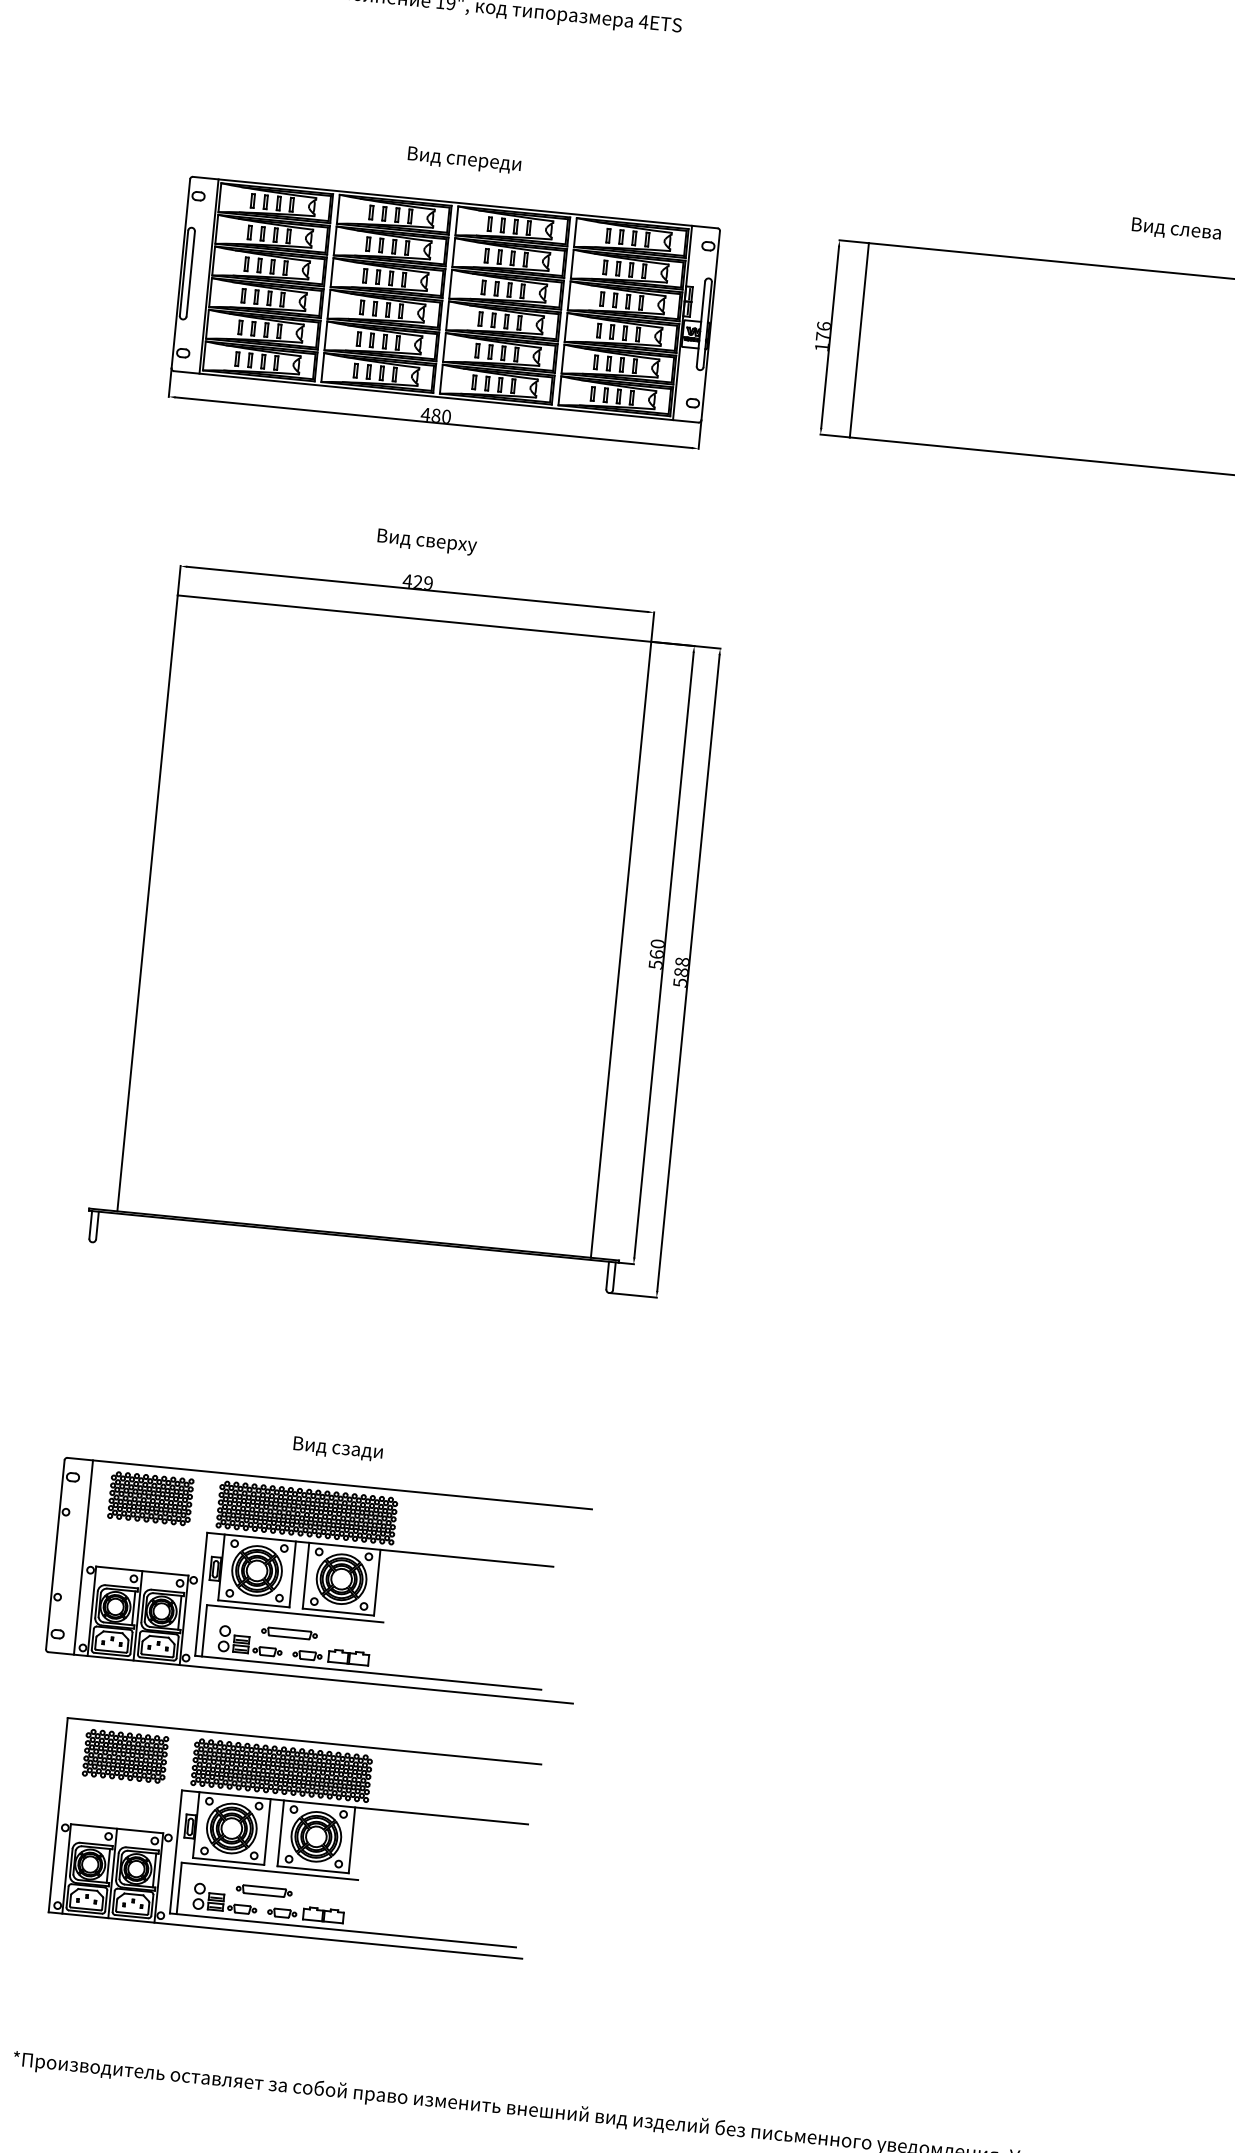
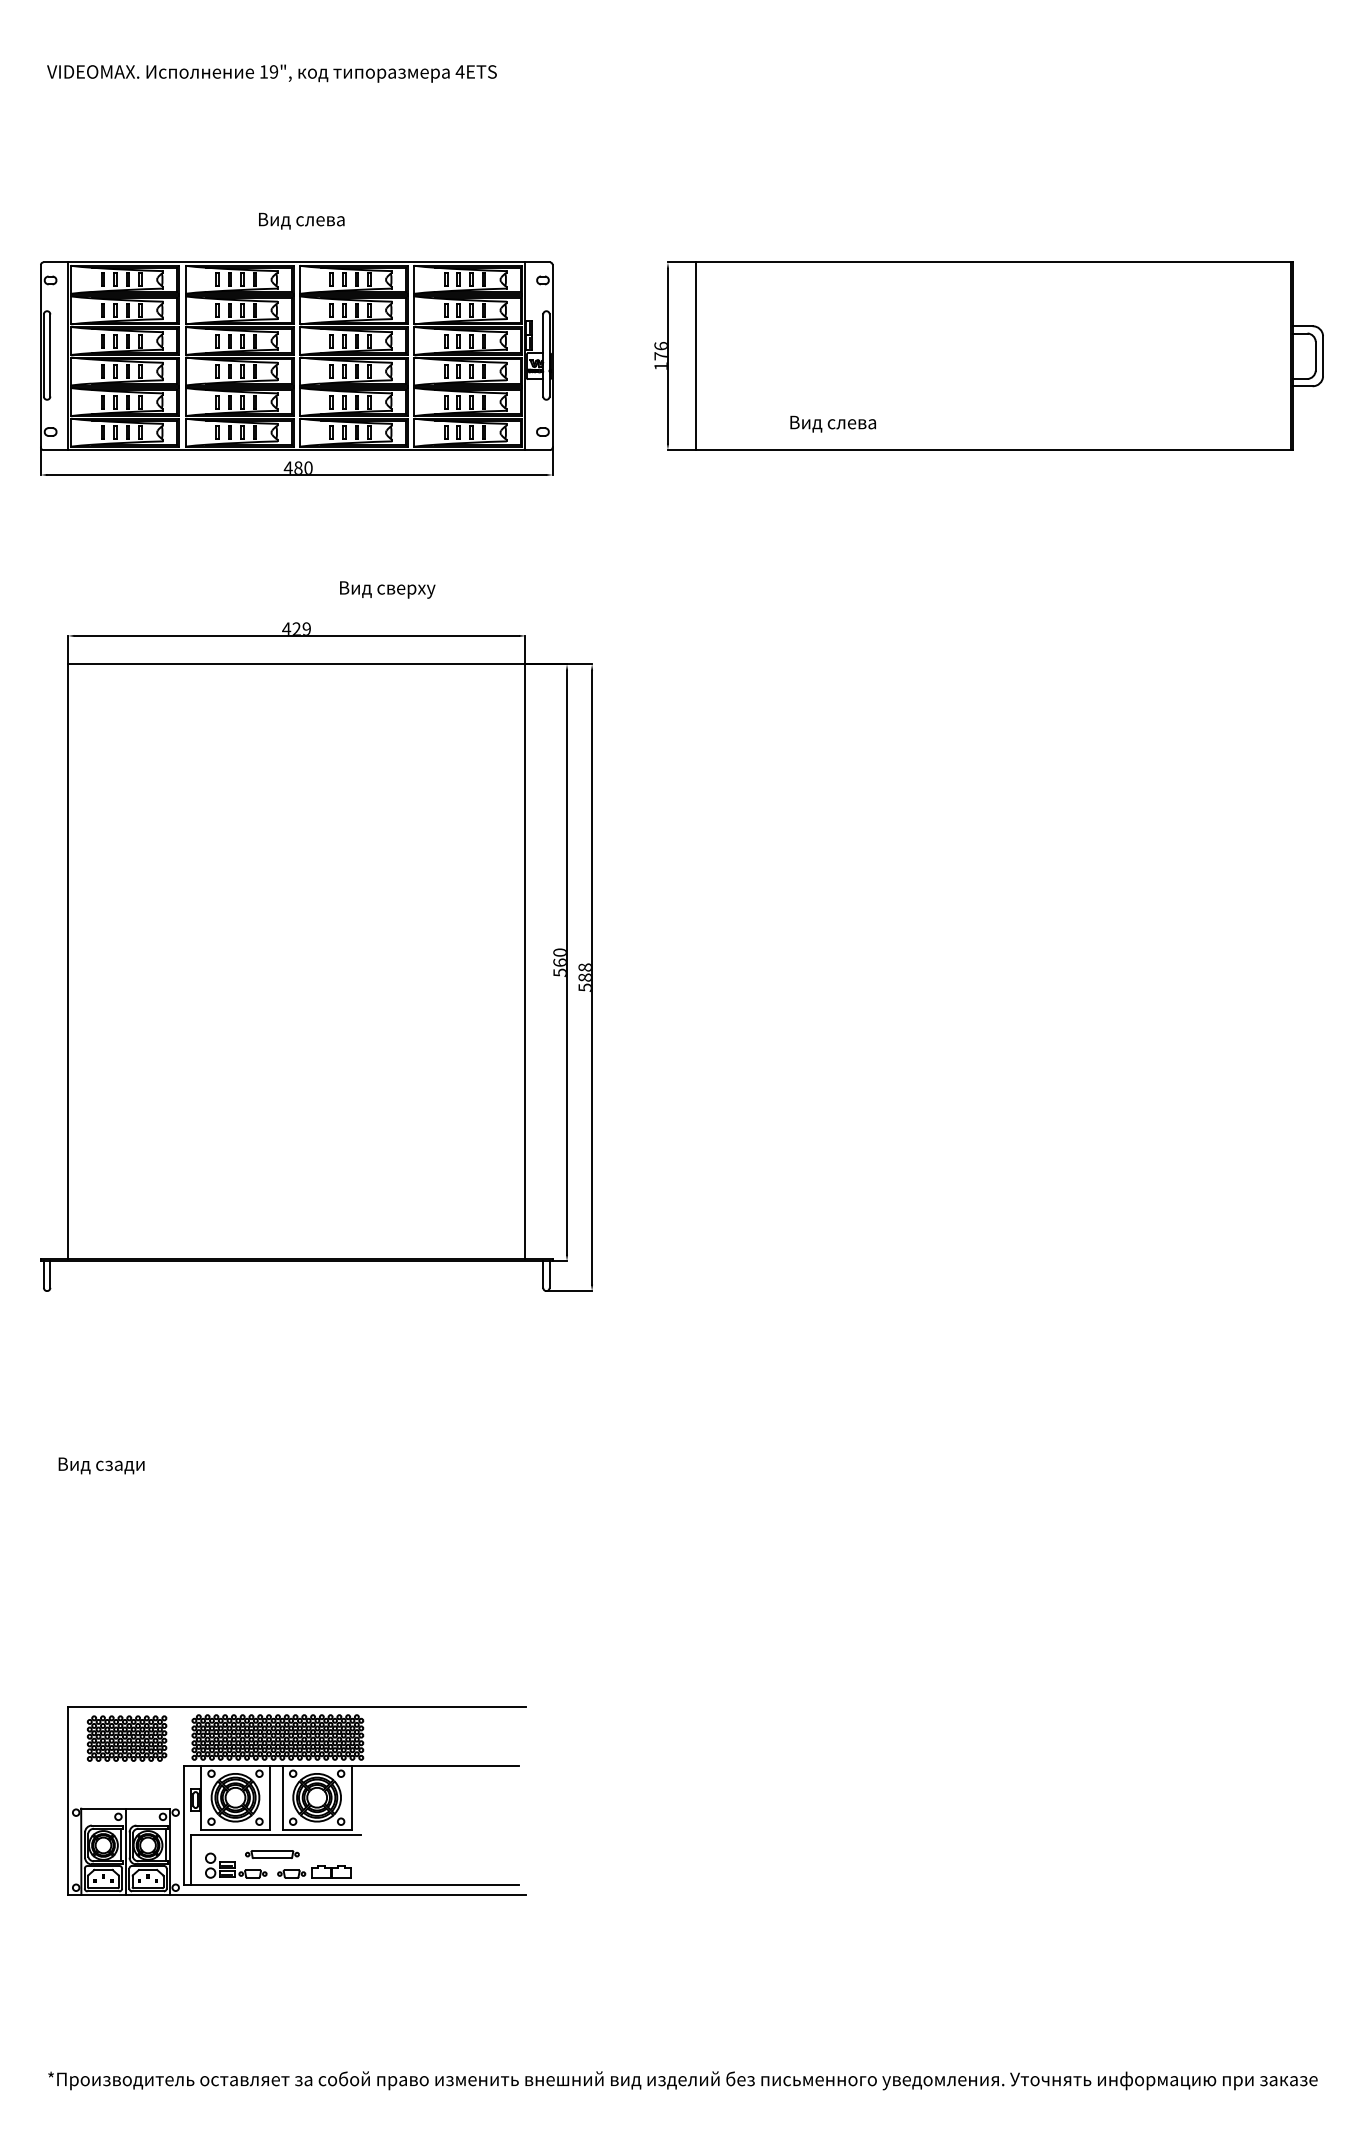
text: (464, 160) -> (301, 221), Вид спереди -> Вид слева
text: (1175, 229) -> (832, 423), moved
text: (426, 541) -> (387, 589), moved
text: (338, 1448) -> (101, 1465), moved
part: (318, 1580) -> (295, 1593), removed
part: (294, 1837) -> (296, 1800), moved

